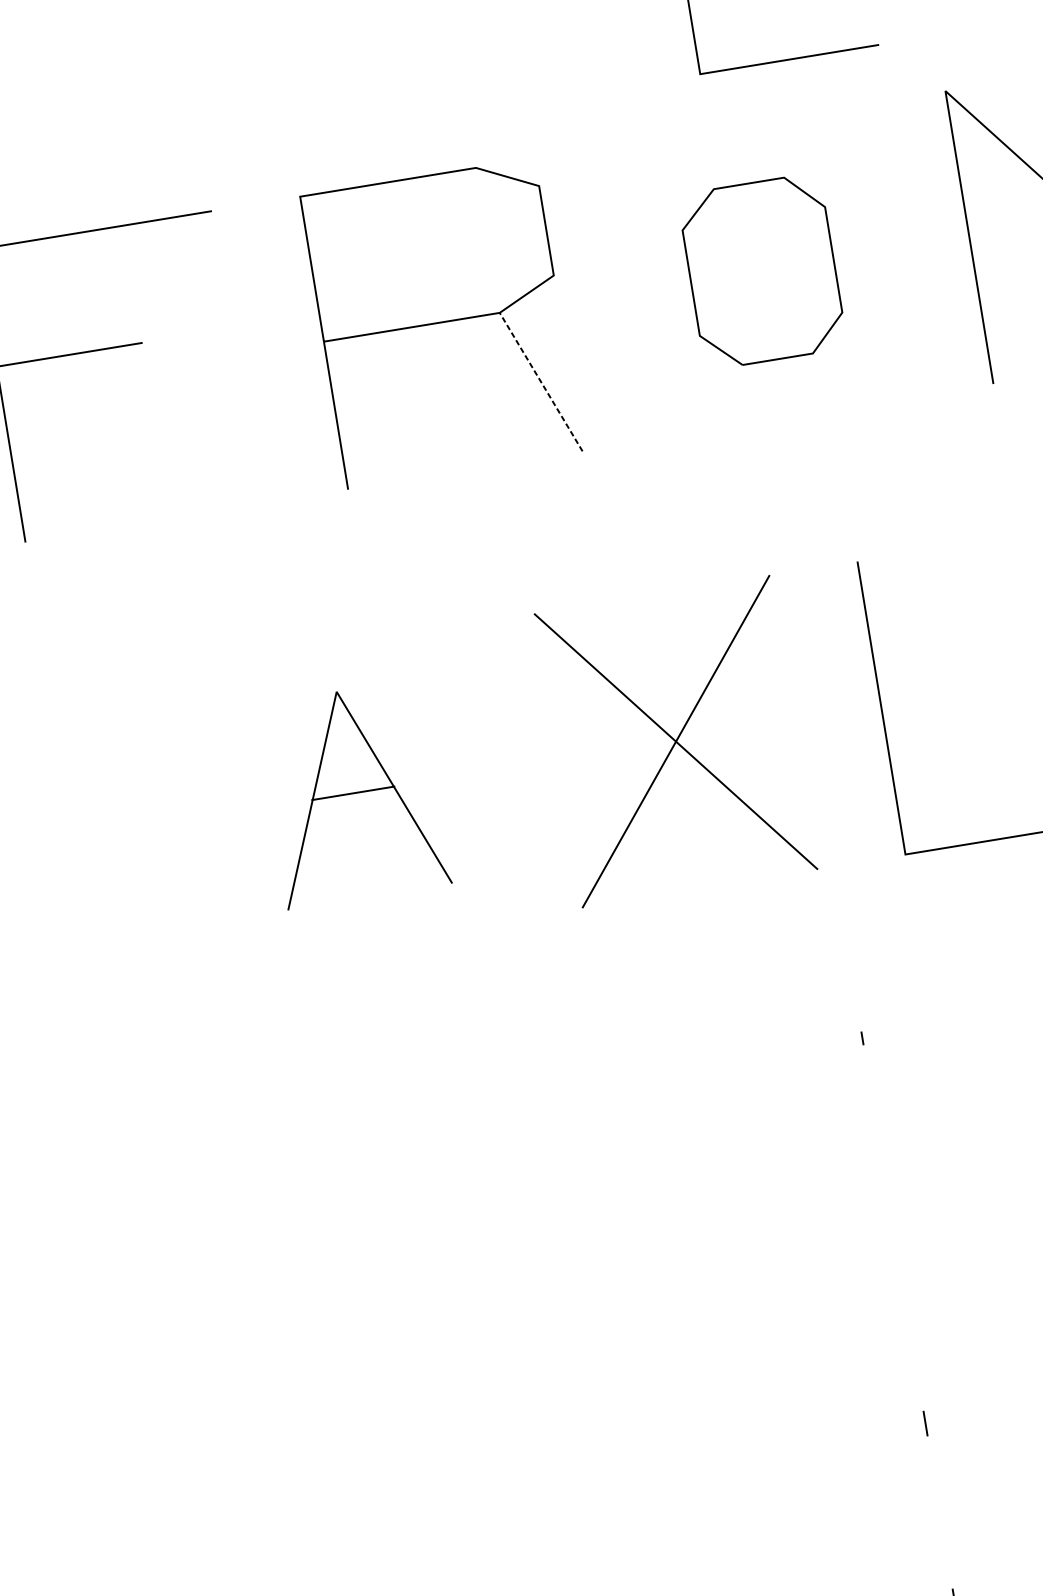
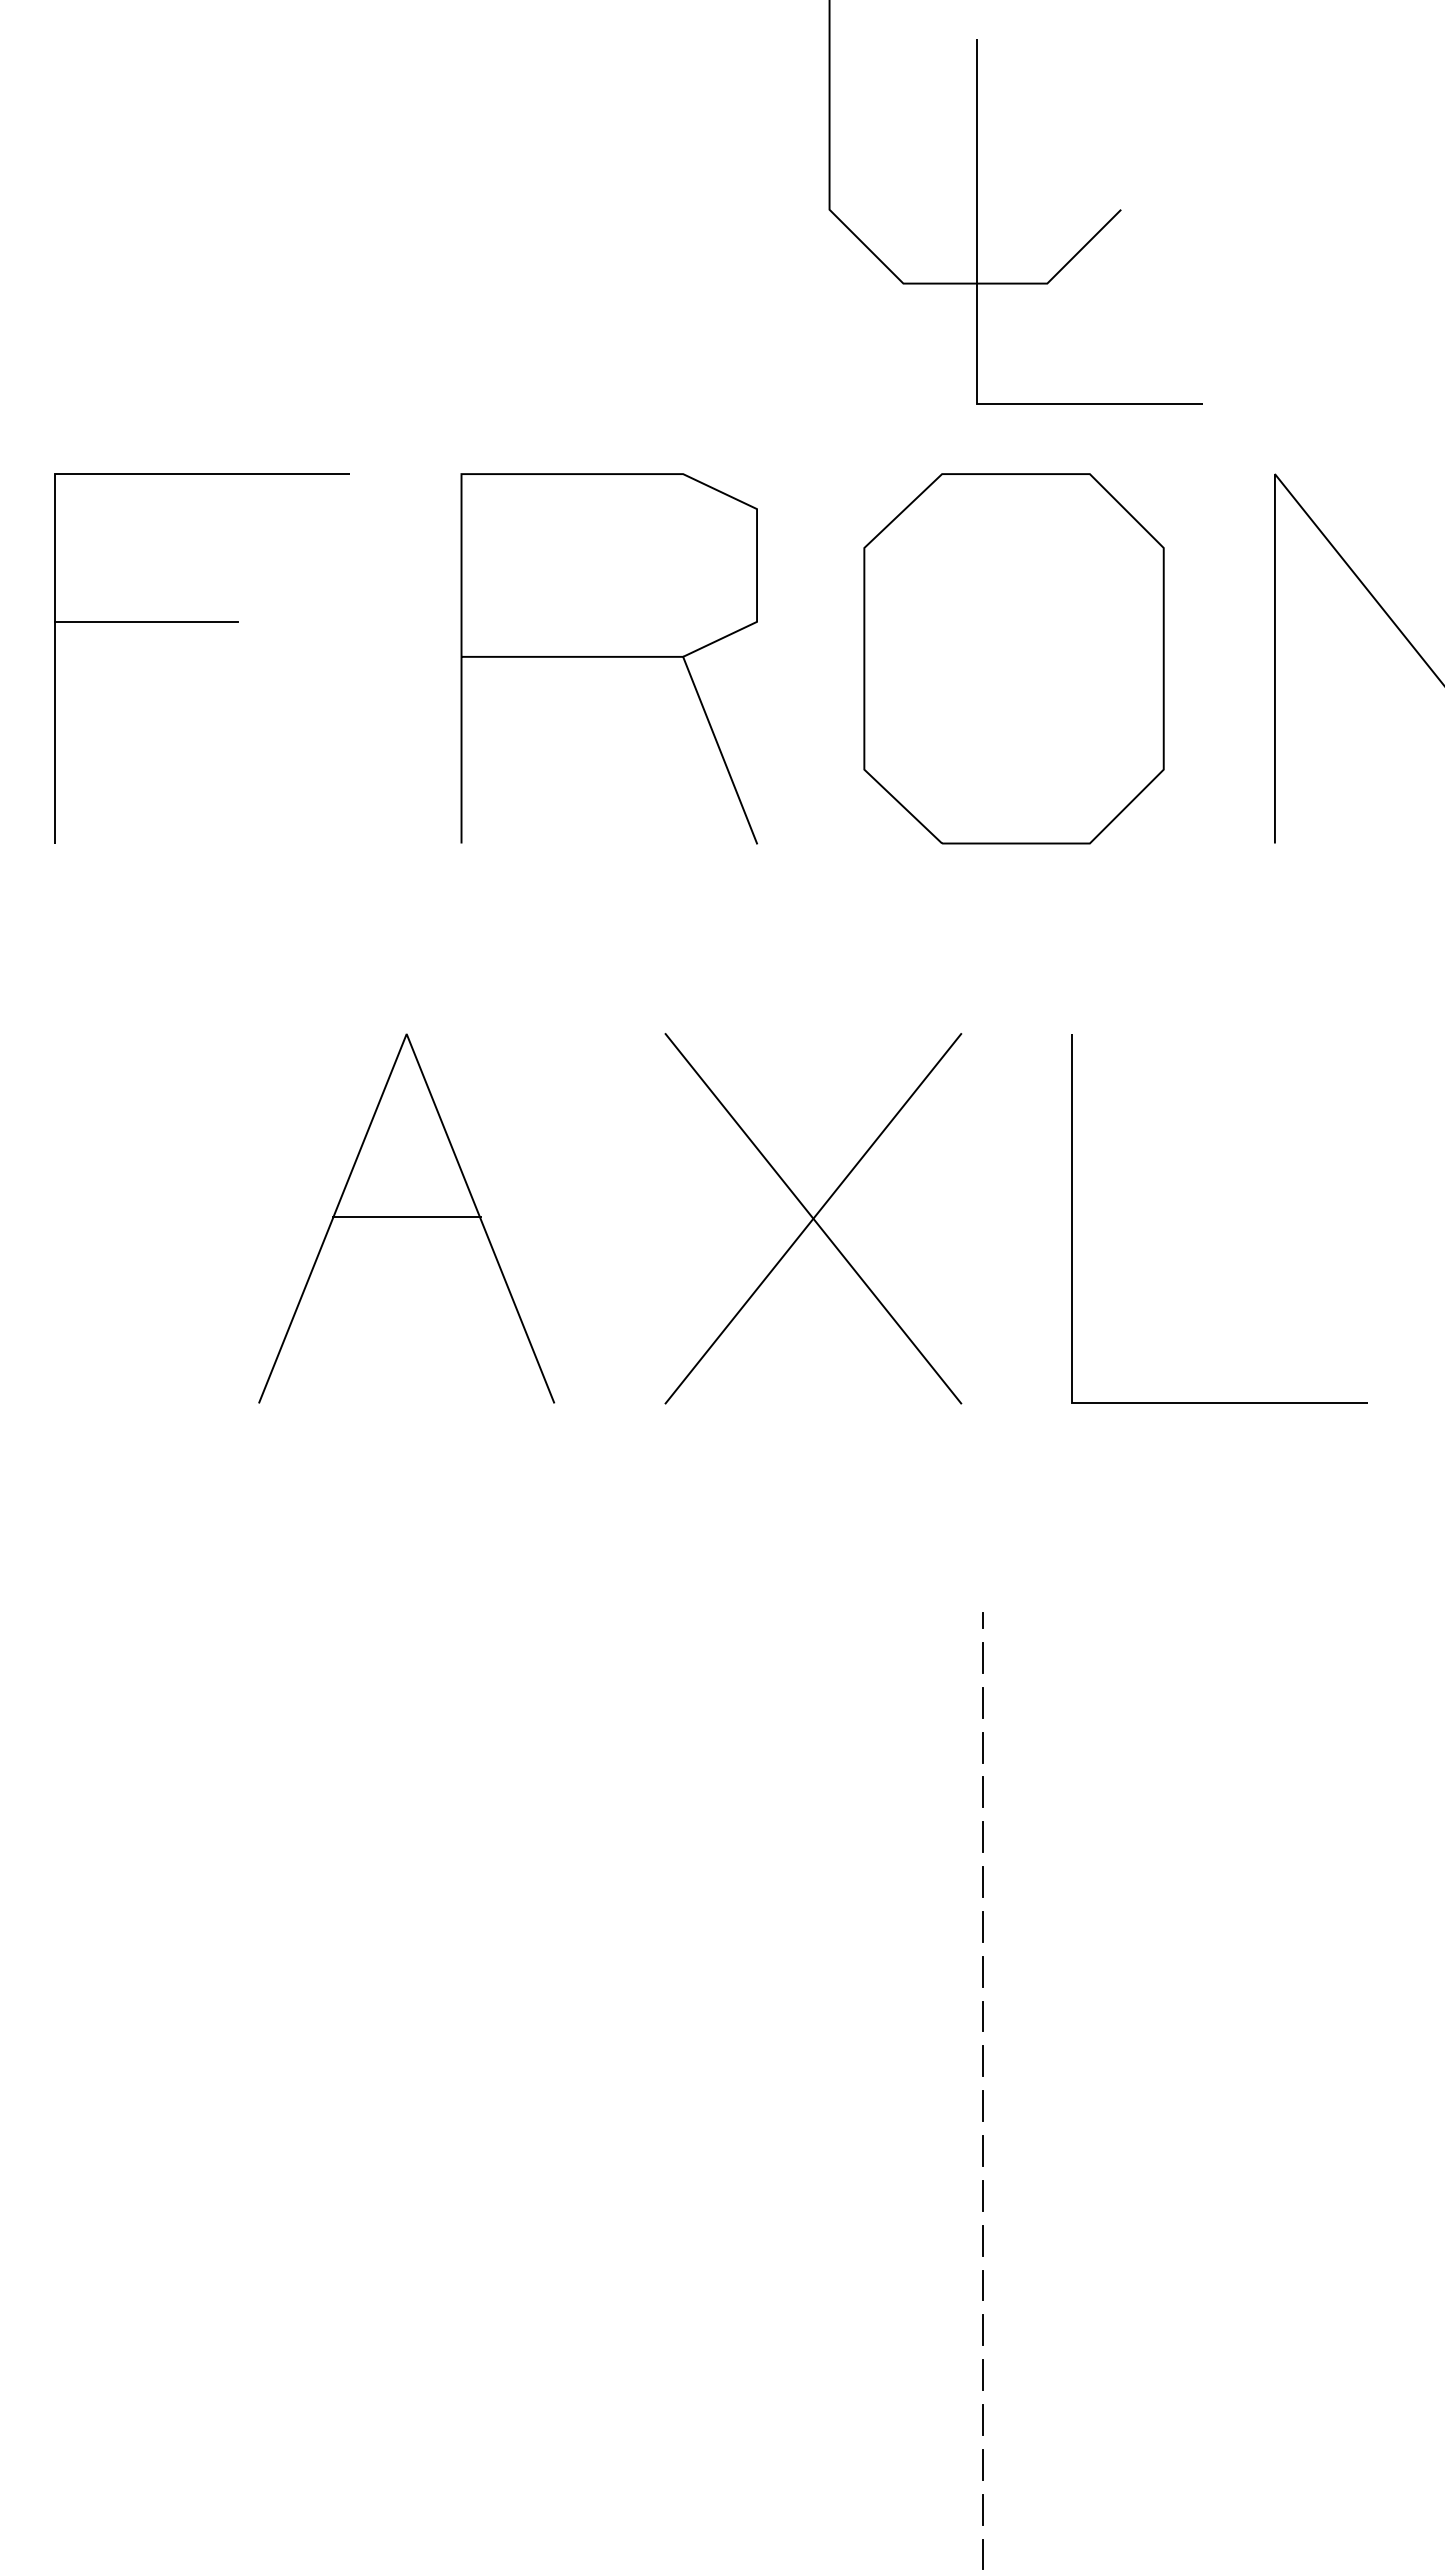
part: (761, 271) -> (1013, 658), size x1.67
line: (540, 381) -> (719, 749), dashed -> solid
part: (353, 794) -> (406, 1218), size x1.43
line: (867, 1067) -> (982, 1657), added
line: (873, 1103) -> (982, 1702), added
line: (878, 1139) -> (982, 1747), added
line: (884, 1174) -> (982, 1792), added
line: (890, 1210) -> (982, 1837), added
line: (896, 1245) -> (982, 1881), added
line: (902, 1281) -> (982, 1926), added
line: (907, 1316) -> (982, 1971), added
line: (913, 1352) -> (982, 2016), added
line: (919, 1388) -> (982, 2061), added
line: (931, 1458) -> (982, 2150), added
line: (937, 1494) -> (982, 2195), added
line: (942, 1530) -> (982, 2240), added
line: (948, 1565) -> (982, 2285), added

